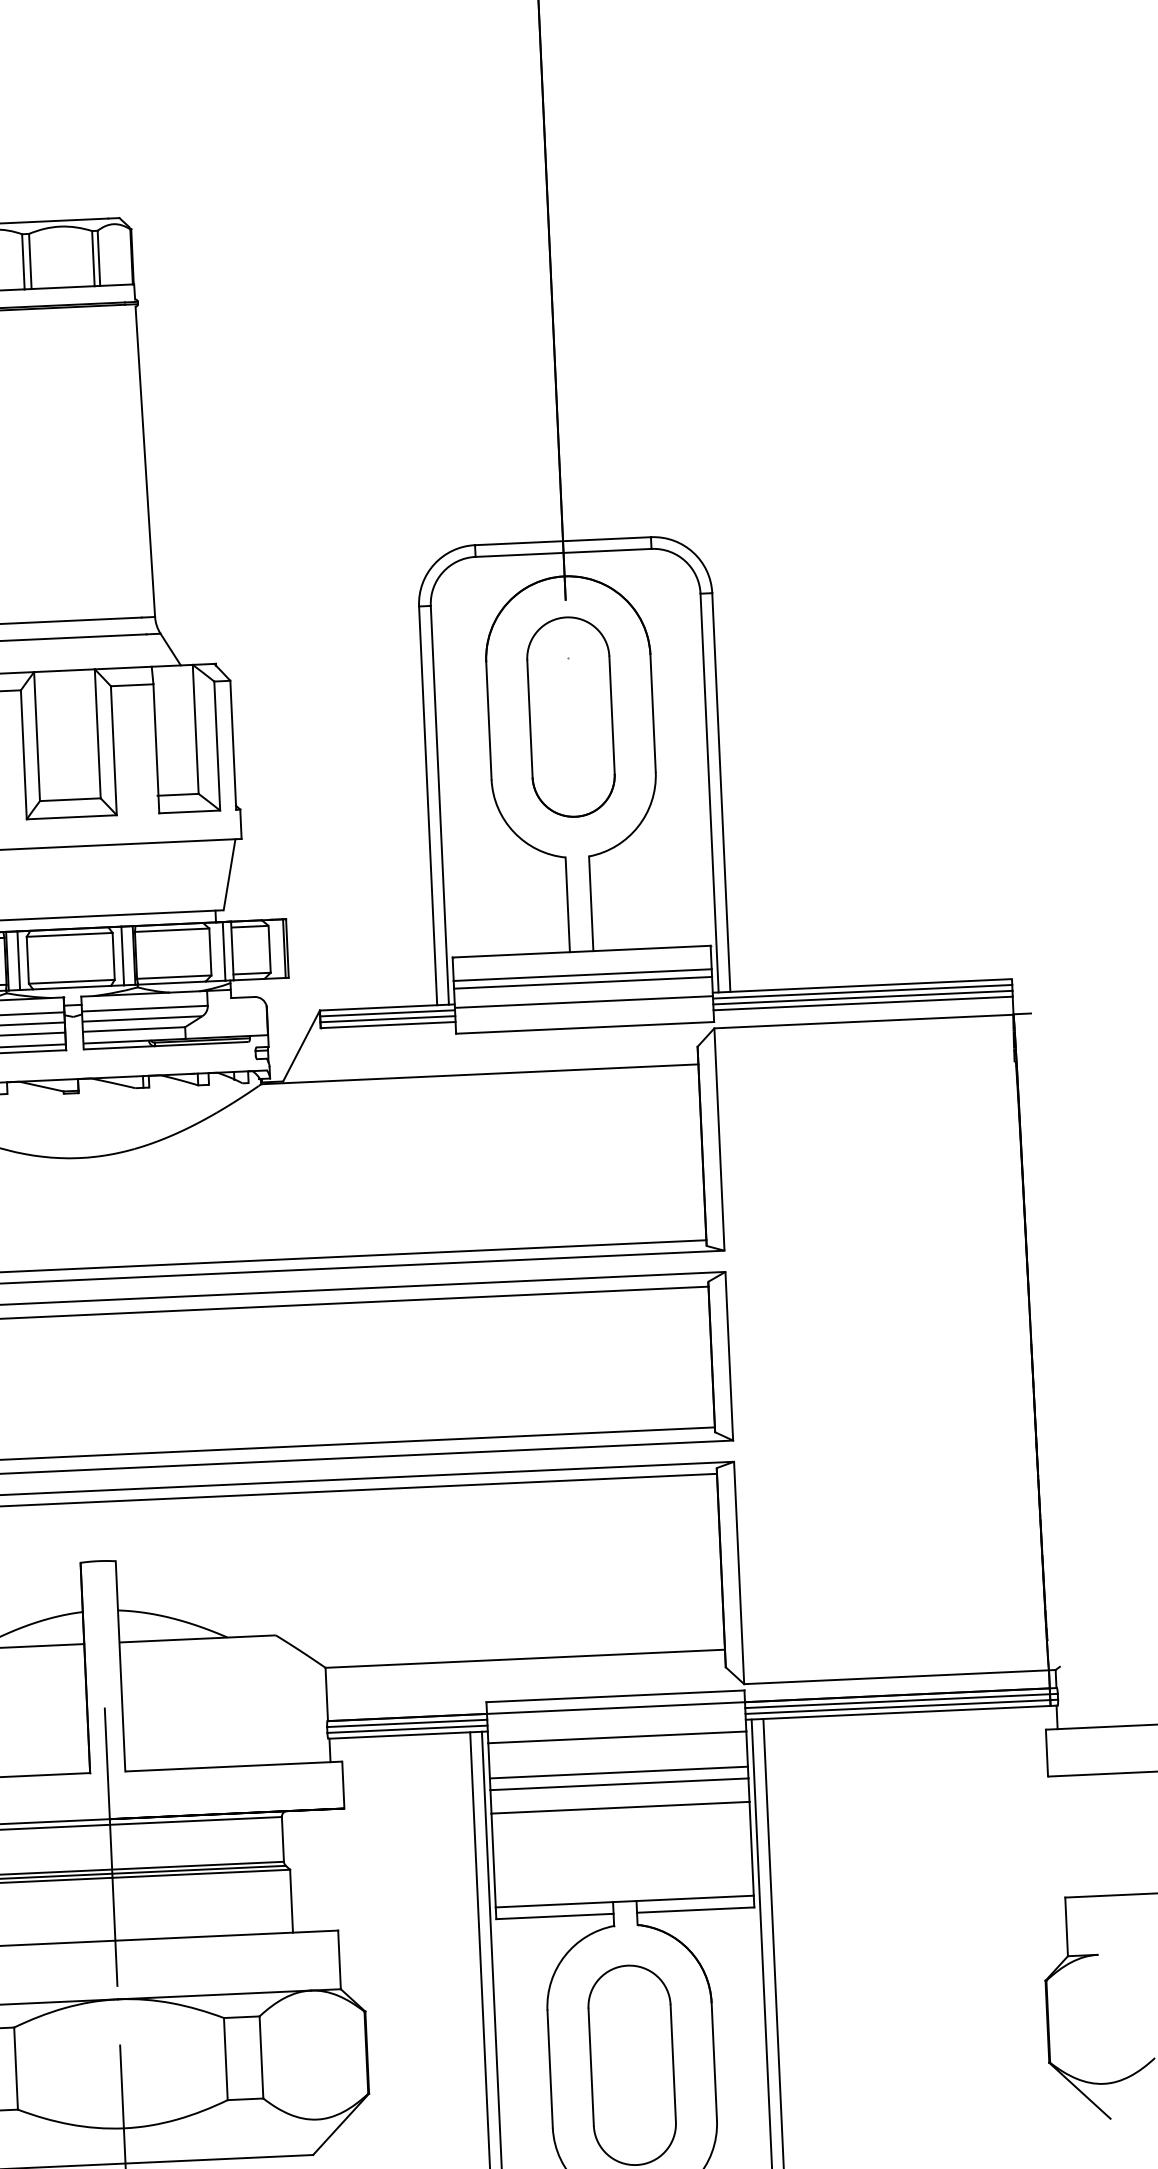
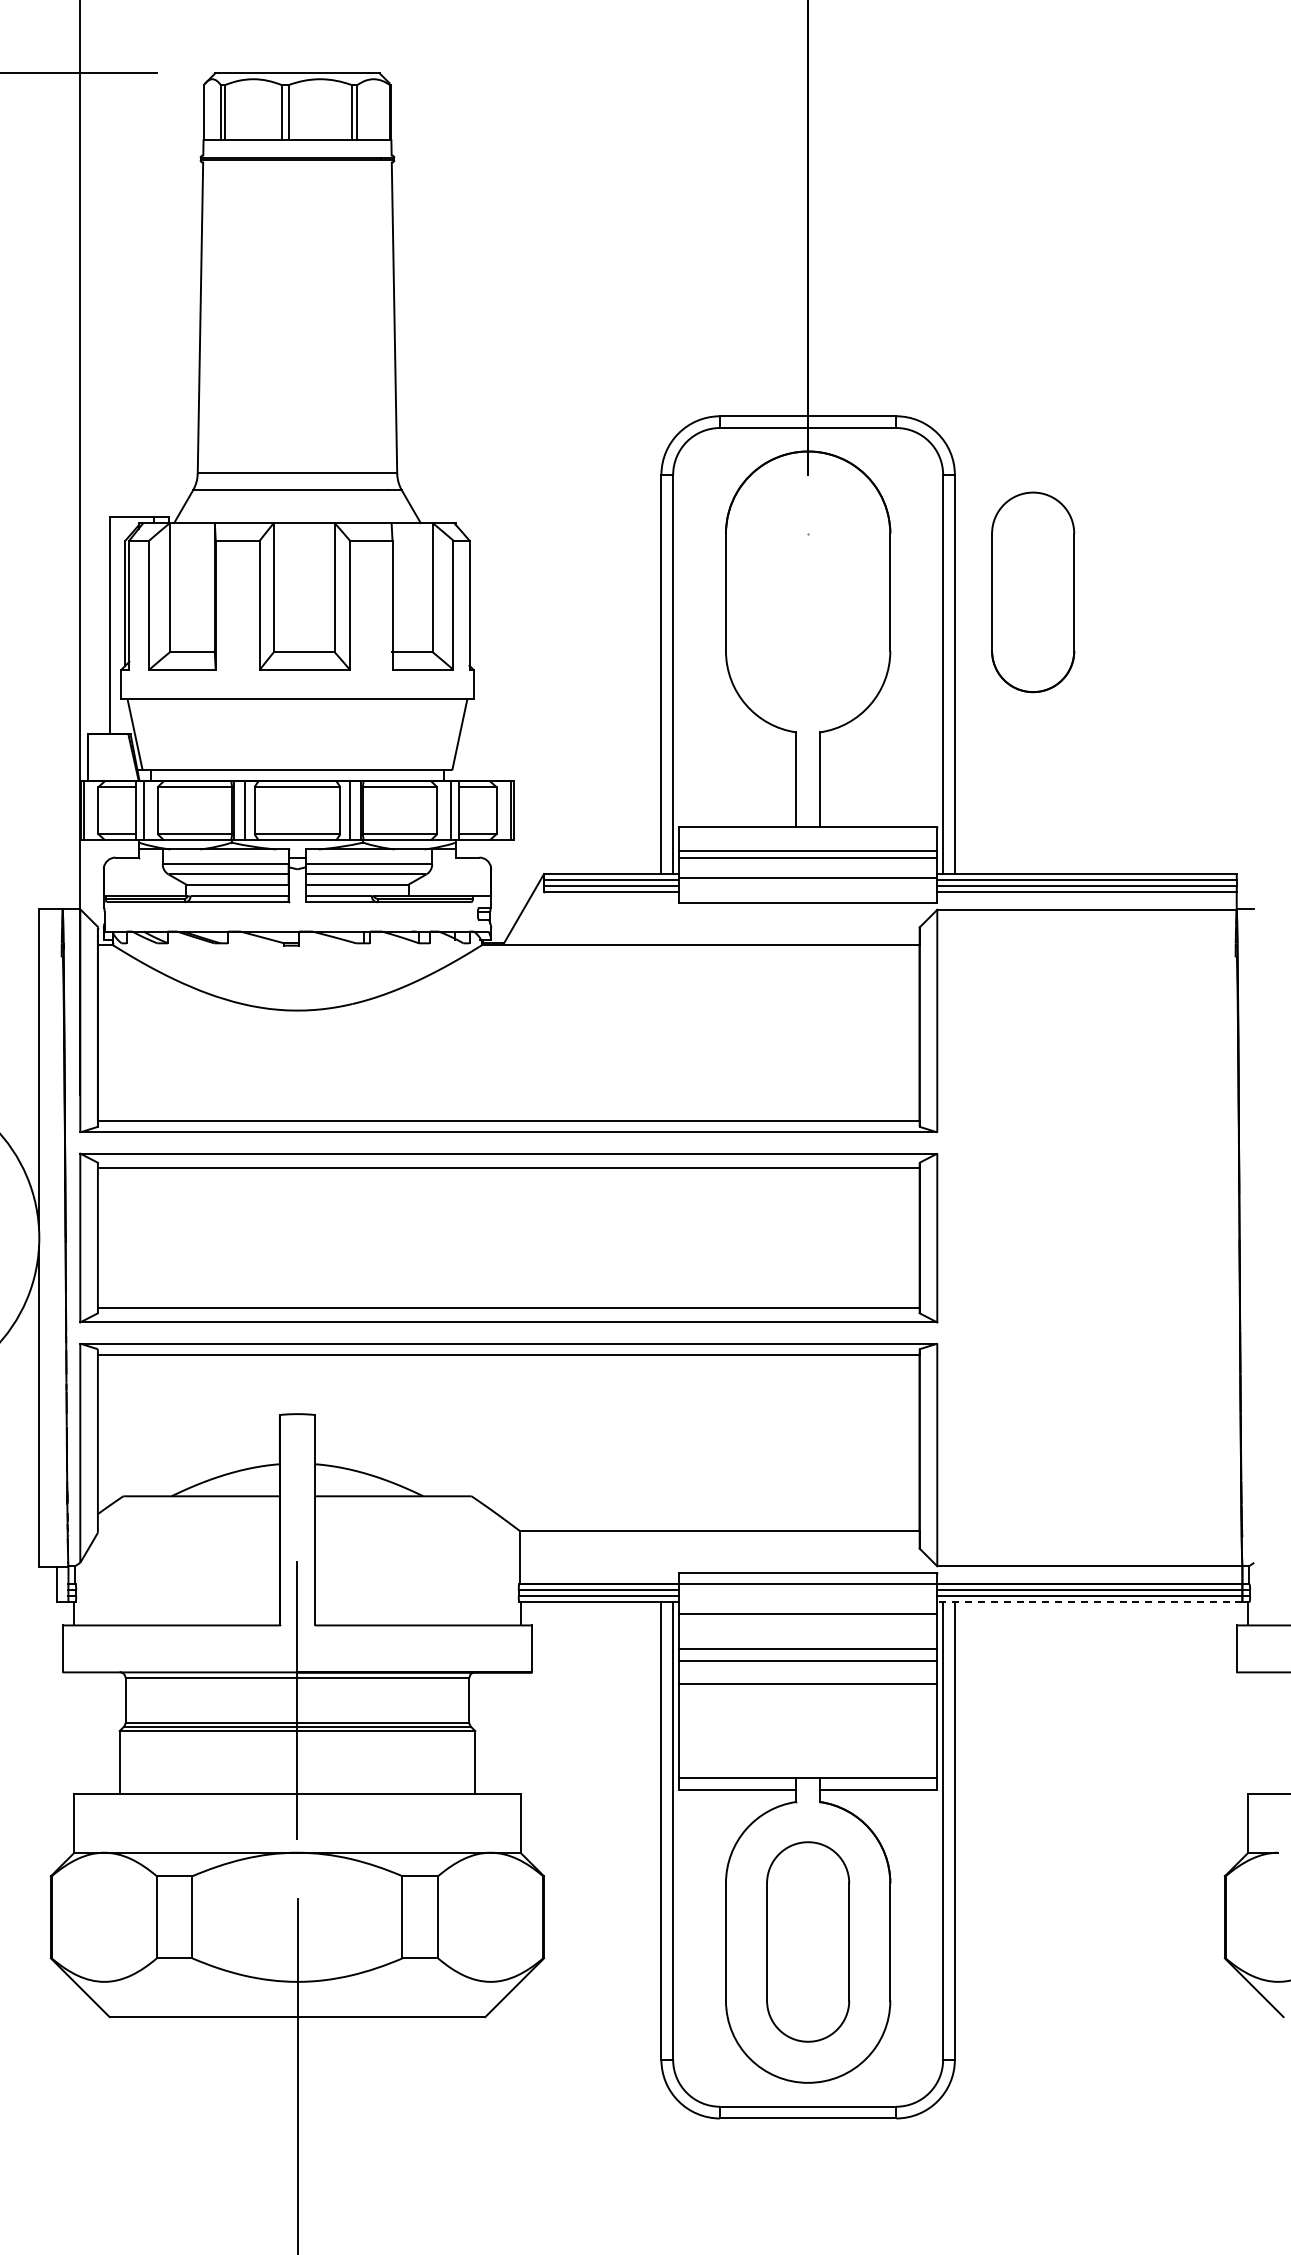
part: (571, 717) -> (1033, 592), moved
line: (897, 1712) -> (1089, 1601), solid -> dashed

